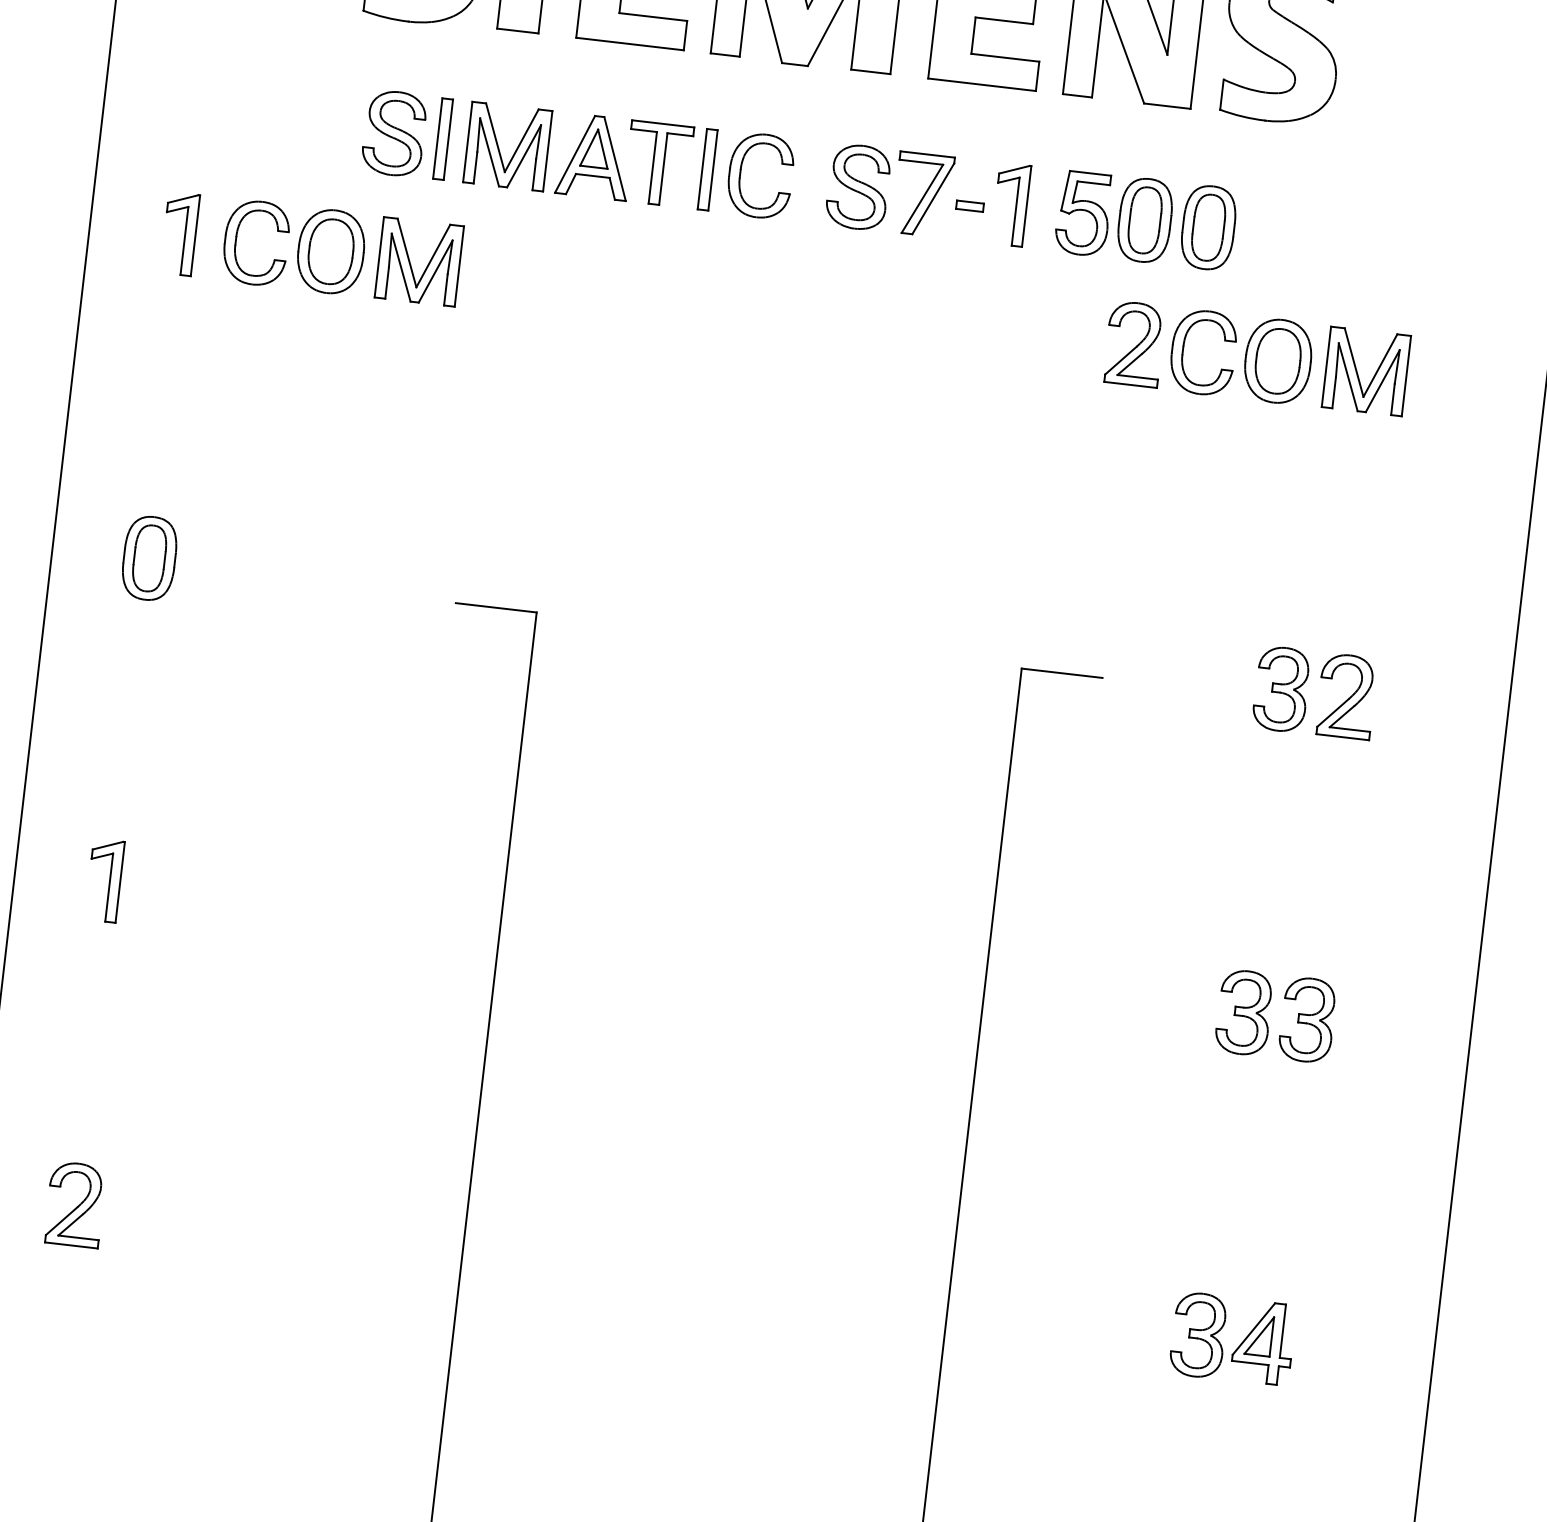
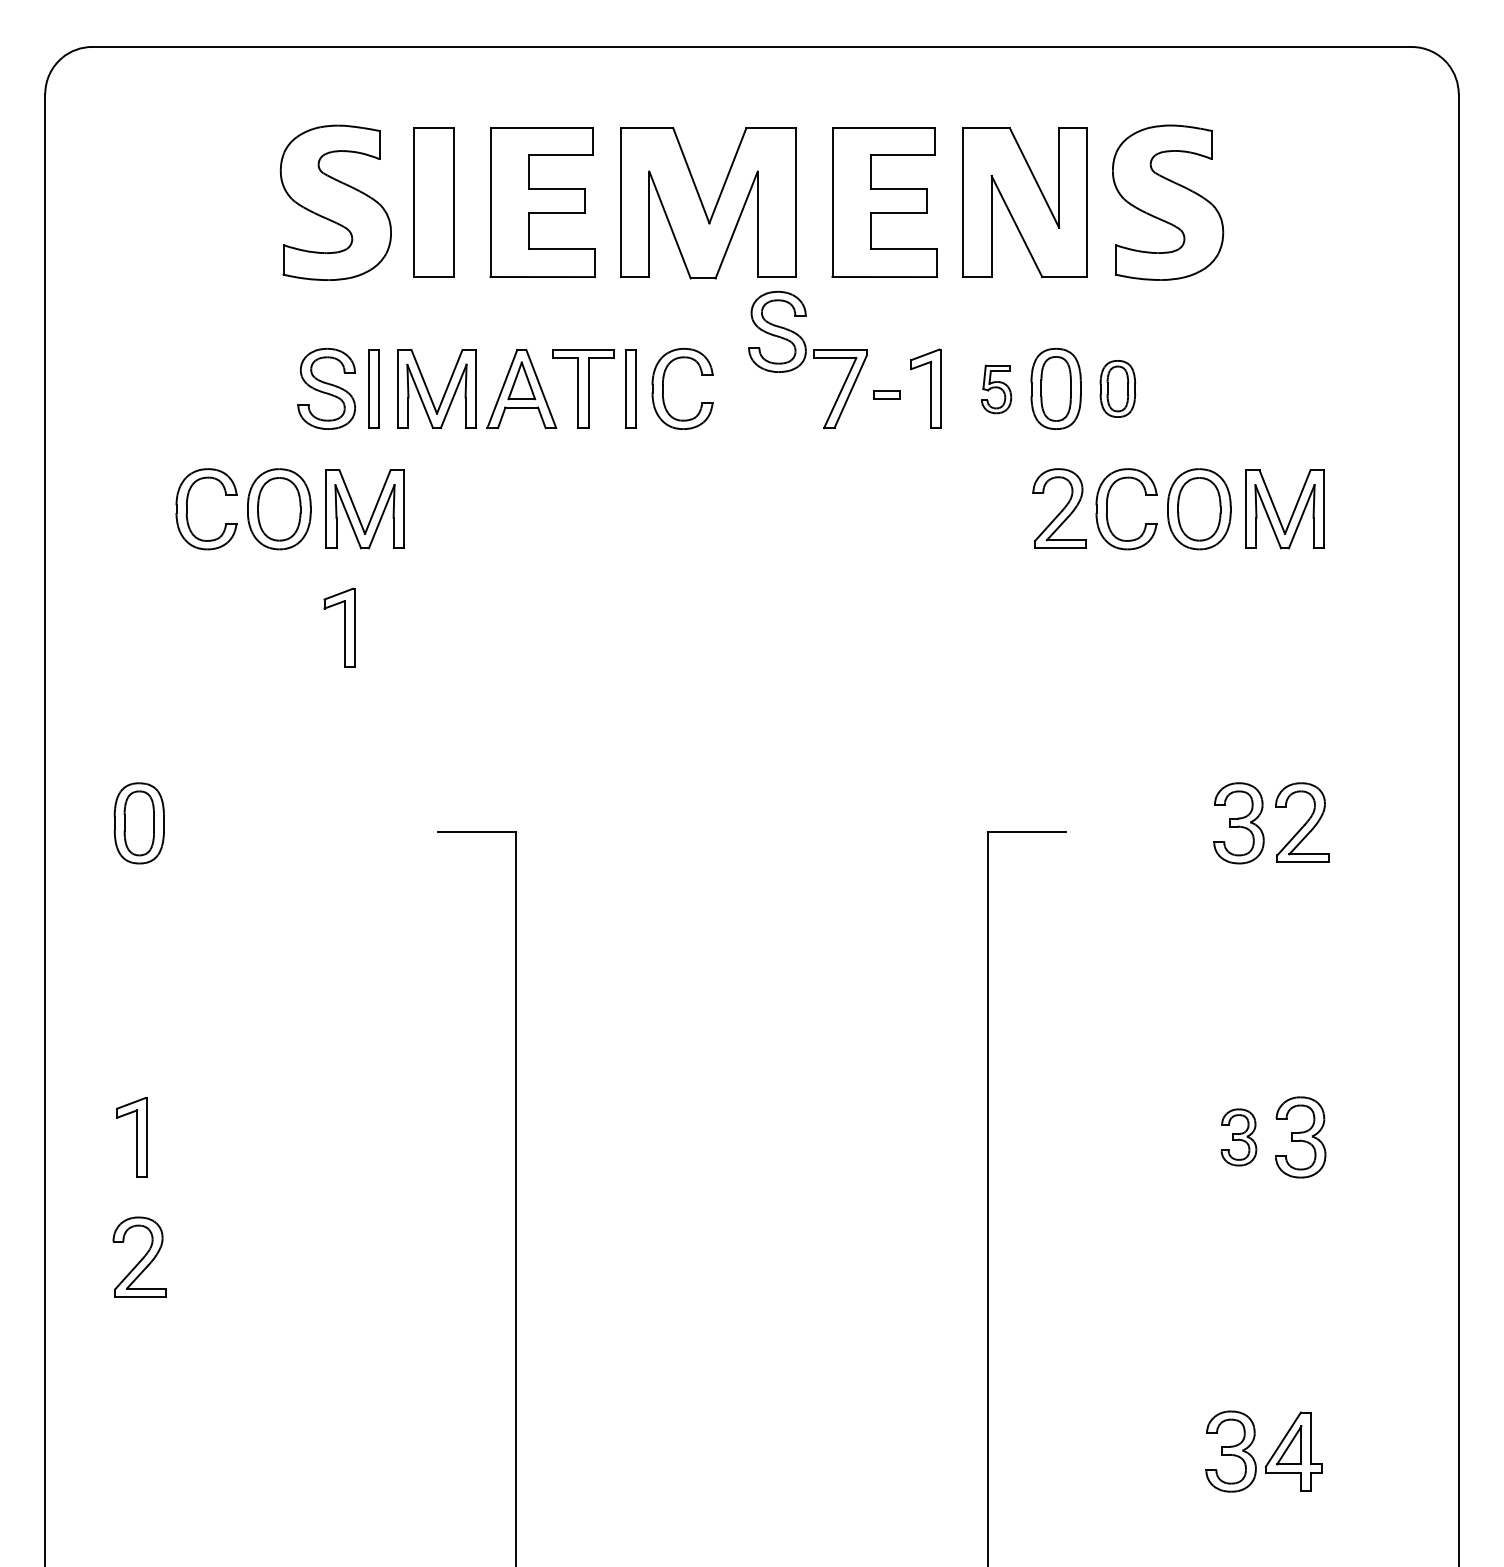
part: (858, 186) -> (777, 331), moved
part: (1083, 213) -> (996, 389), size x0.6
part: (1208, 227) -> (1117, 388), size x0.7
part: (180, 233) -> (339, 627), moved
part: (1243, 1012) -> (1238, 1137), size x0.7
part: (75, 1203) -> (139, 1256), moved

